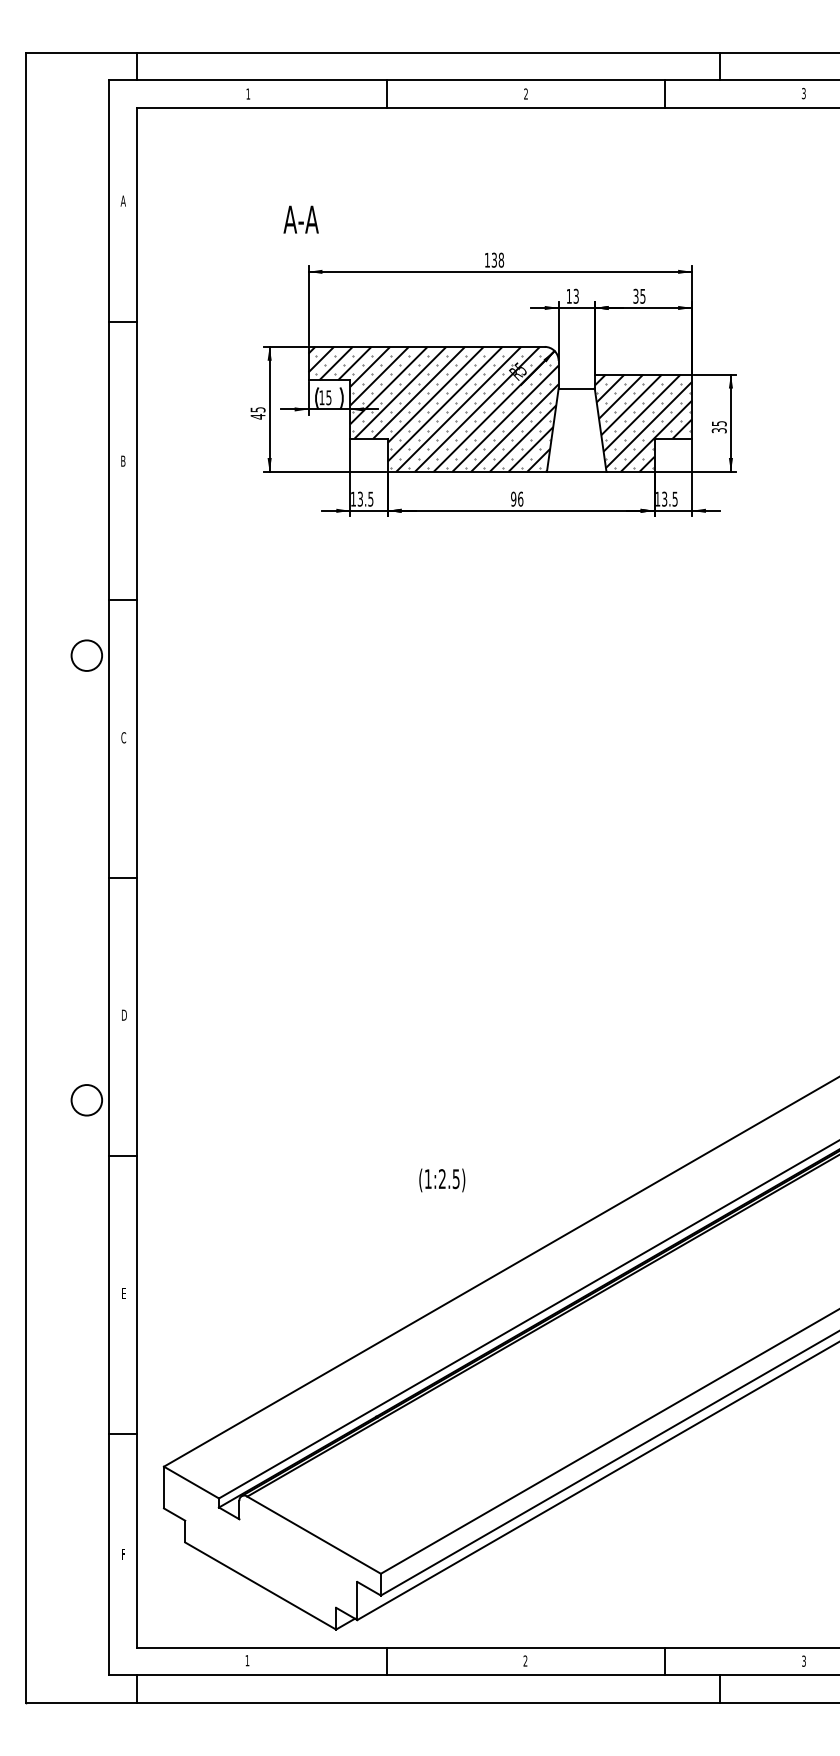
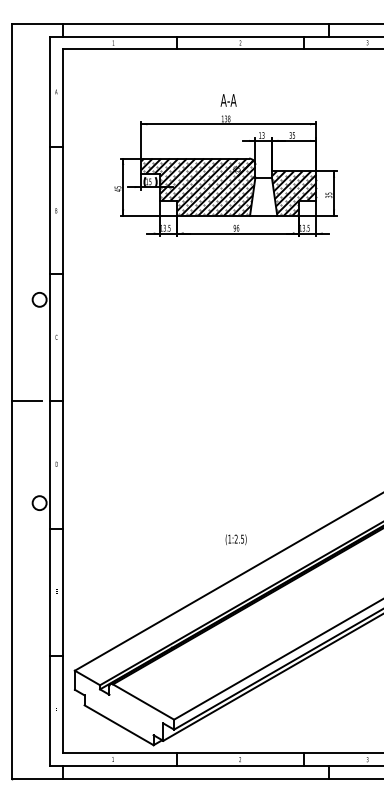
text: (300, 219) -> (228, 100), moved
line: (58, 878) -> (26, 401), added
text: (440, 1179) -> (235, 539), moved

